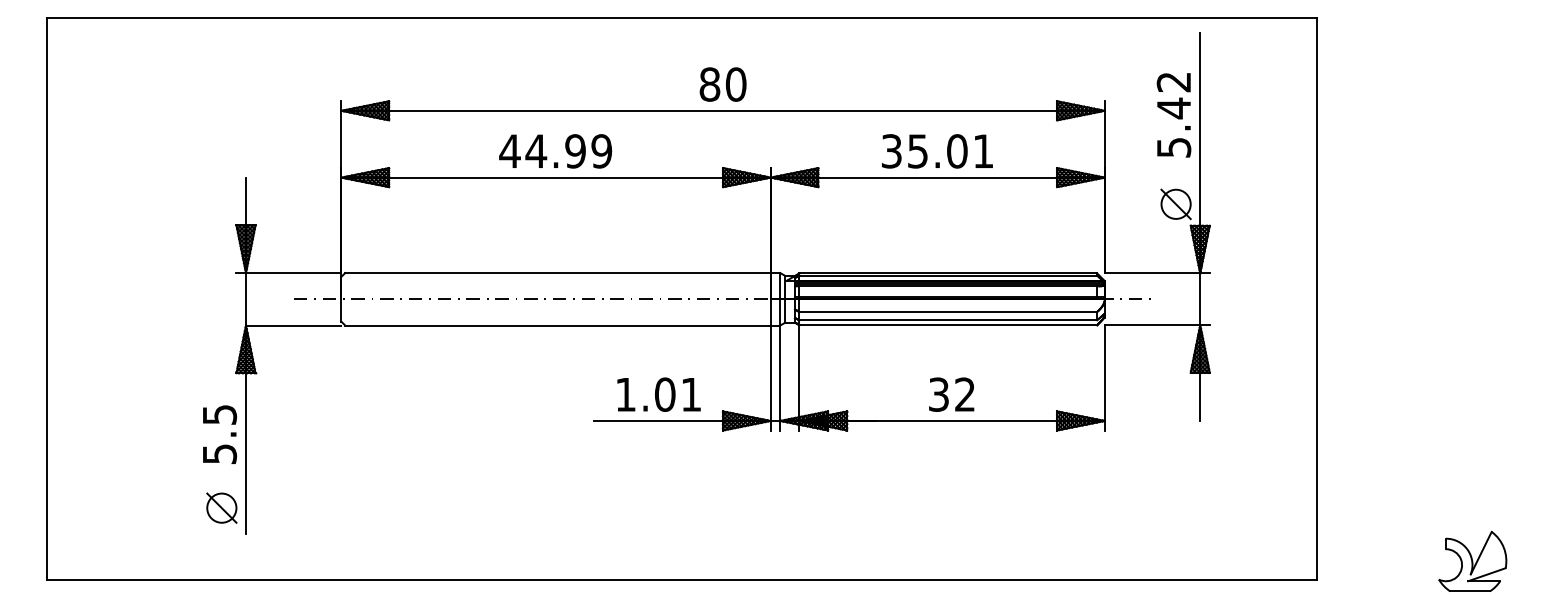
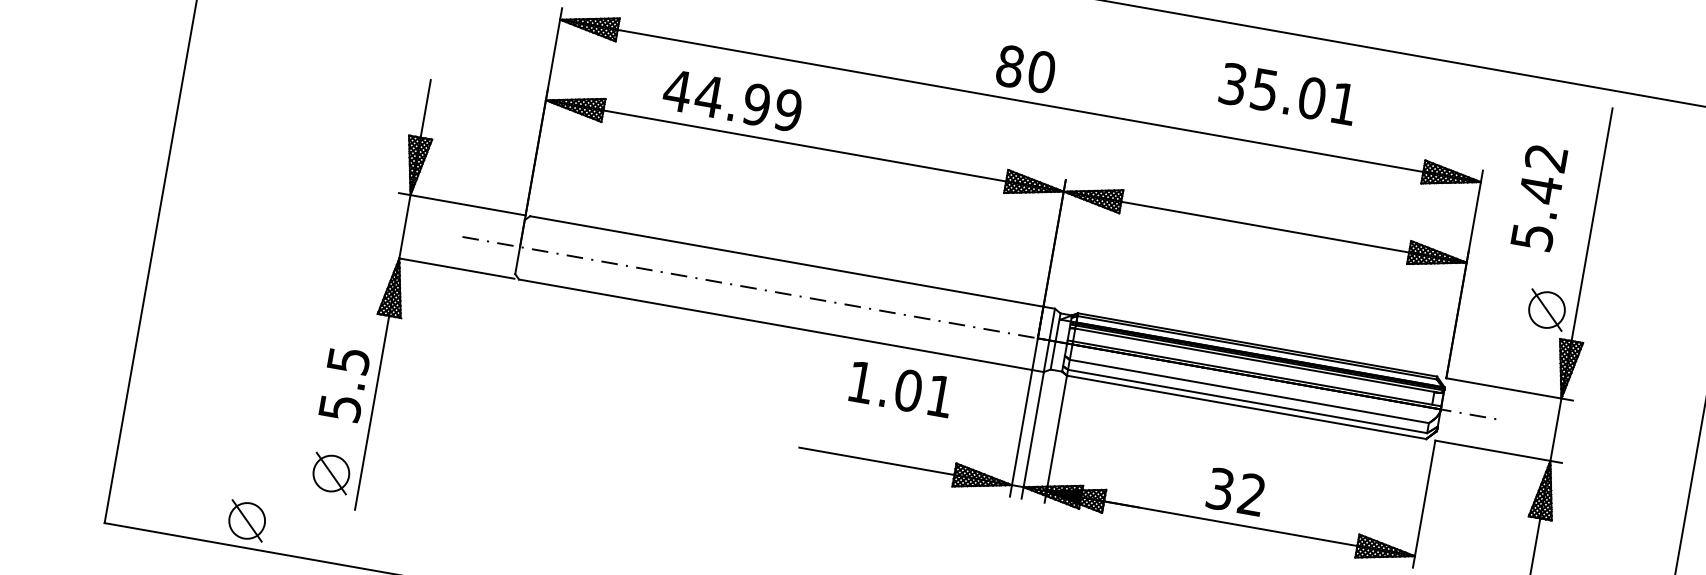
text: (1173, 115) -> (1538, 198), moved
text: (555, 151) -> (732, 100), moved
text: (937, 151) -> (1288, 94), moved
text: (658, 394) -> (900, 389), moved
part: (160, 557) -> (246, 520), added

